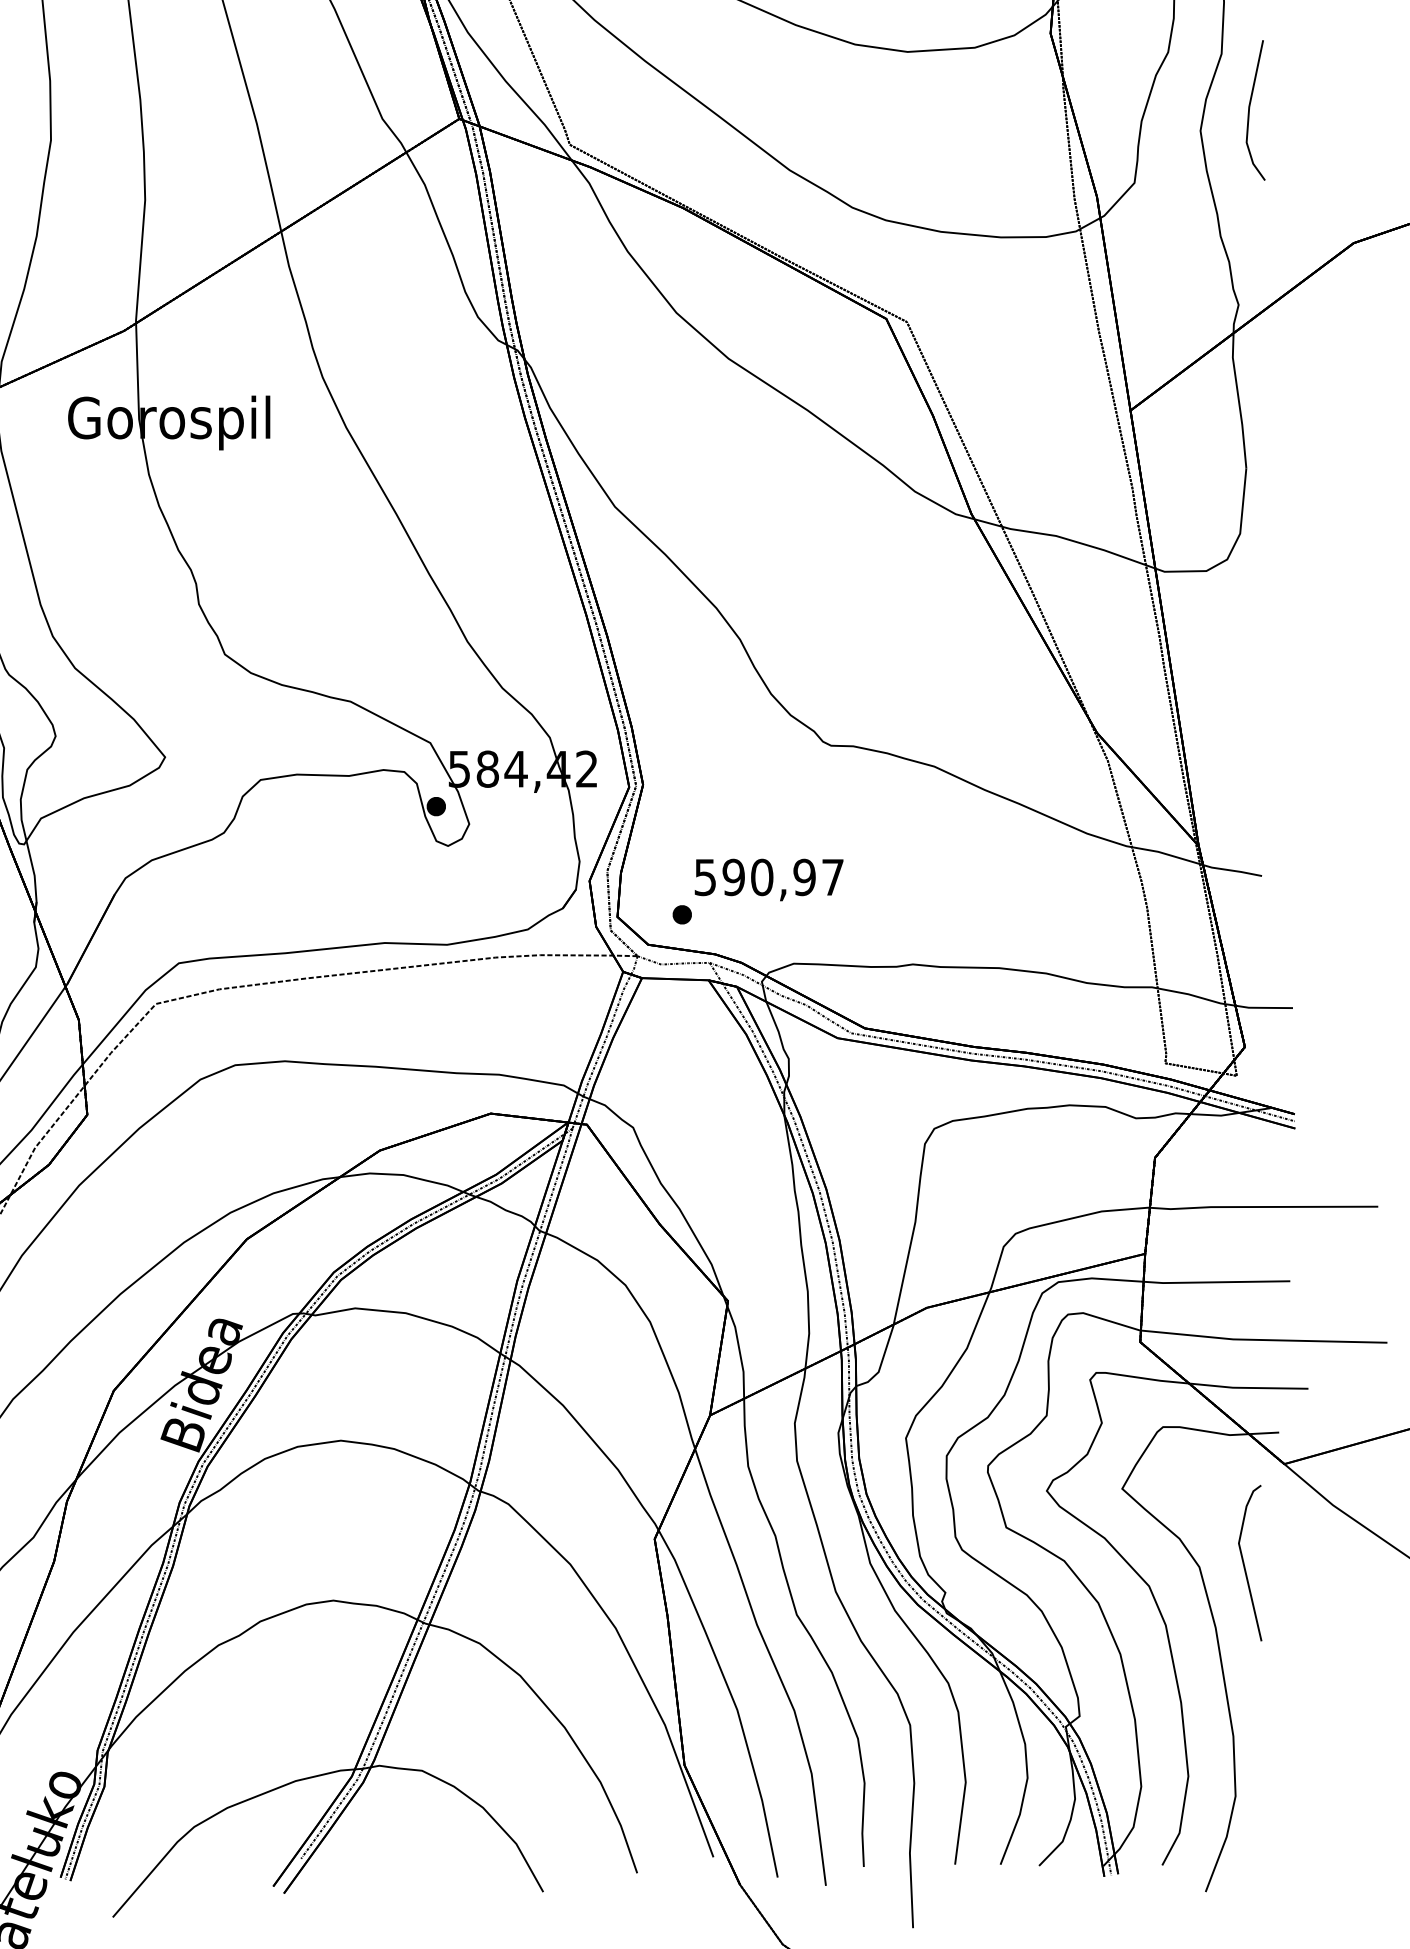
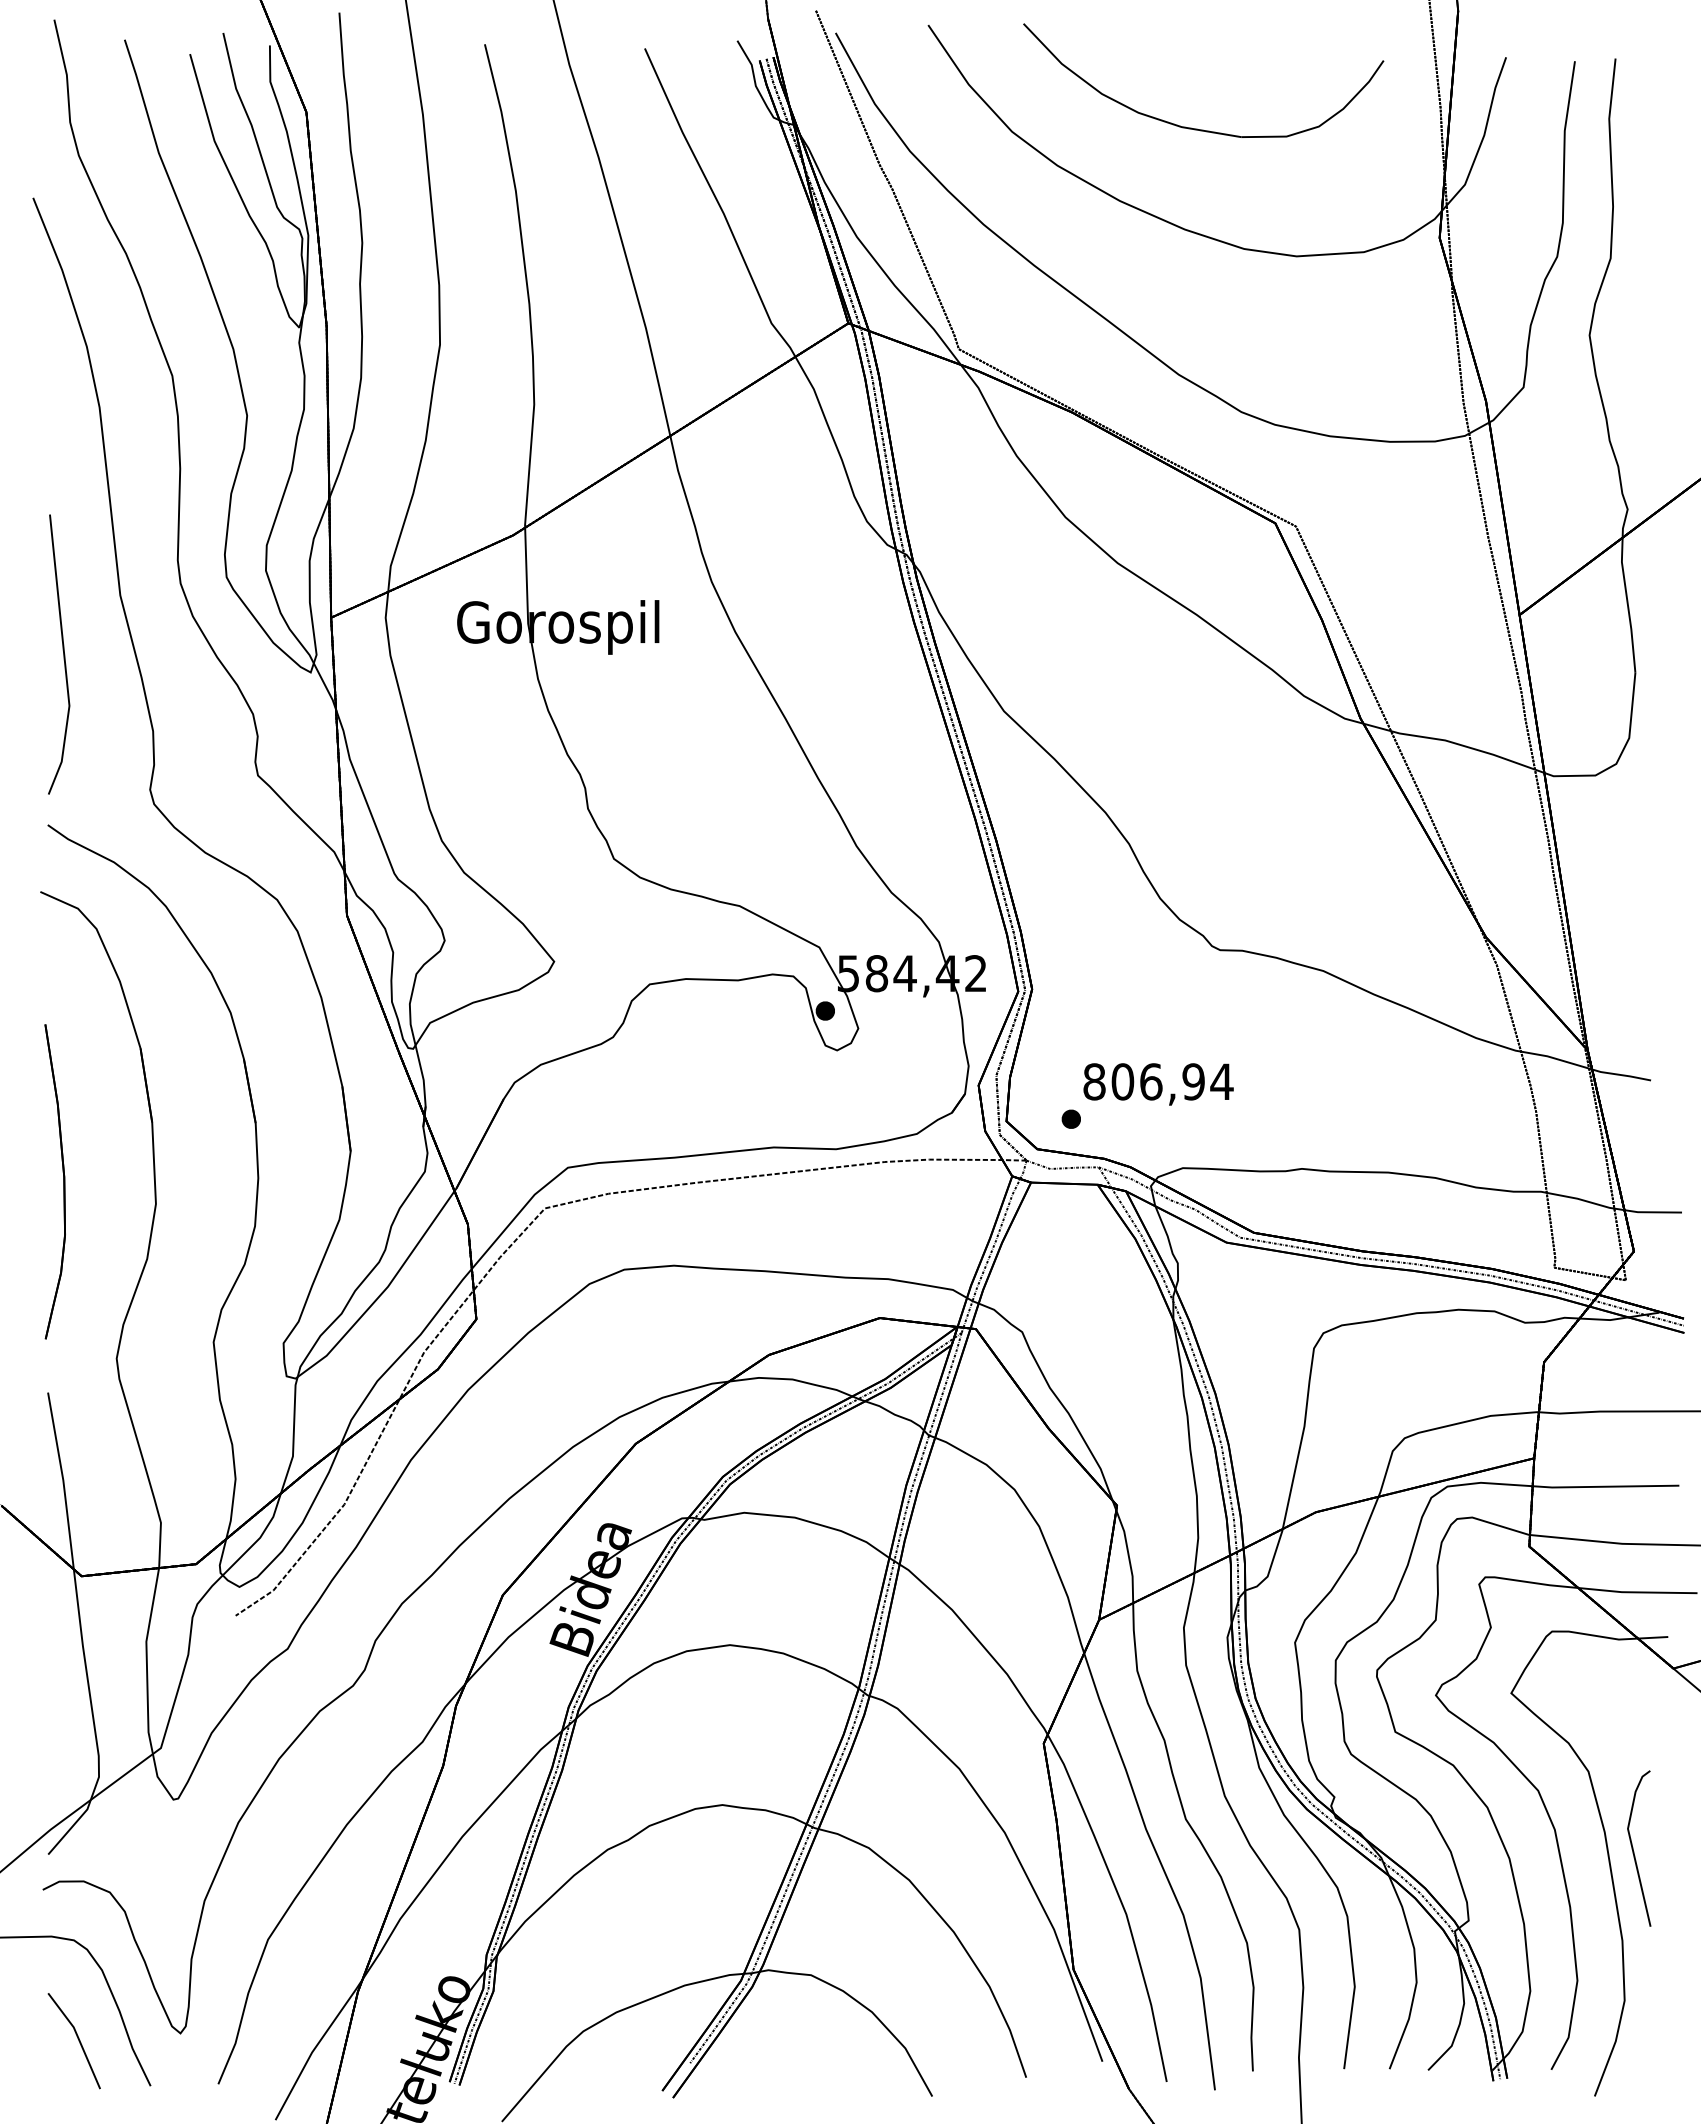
line: (1250, 108) -> (1639, 312), removed
text: (769, 877) -> (1158, 1081), 590,97 -> 806,94
part: (1250, 1563) -> (1639, 1848), moved

